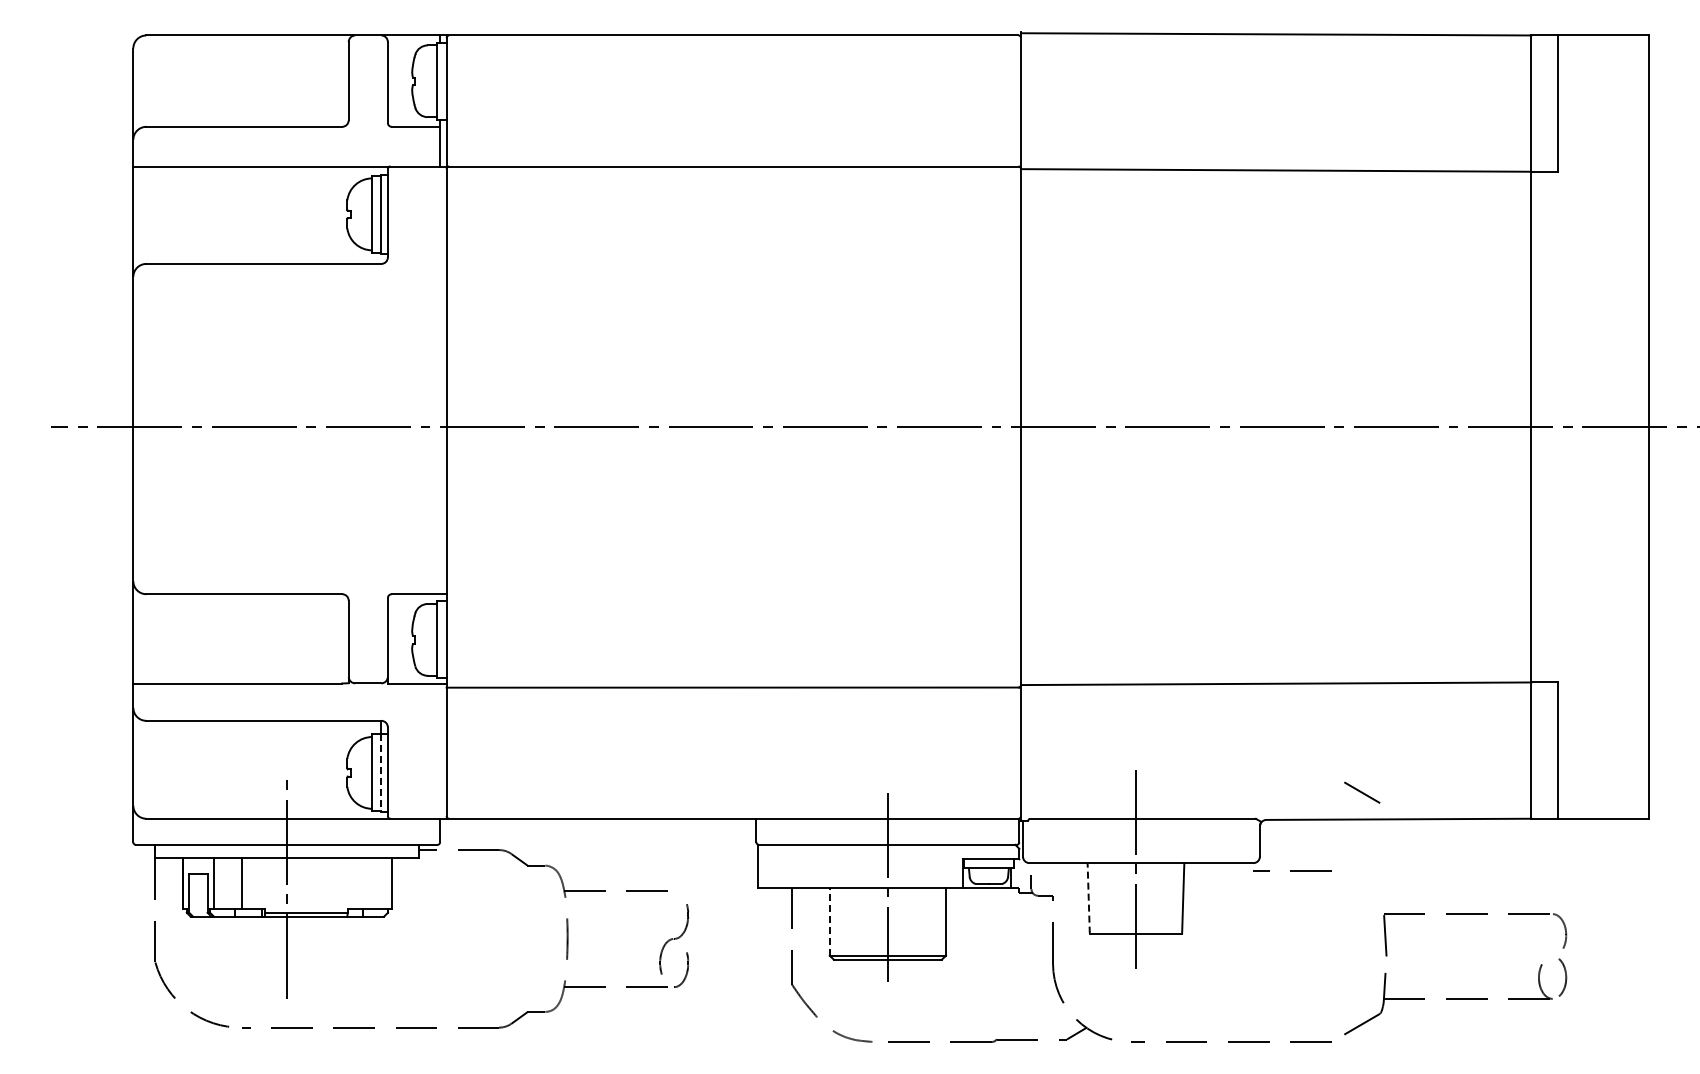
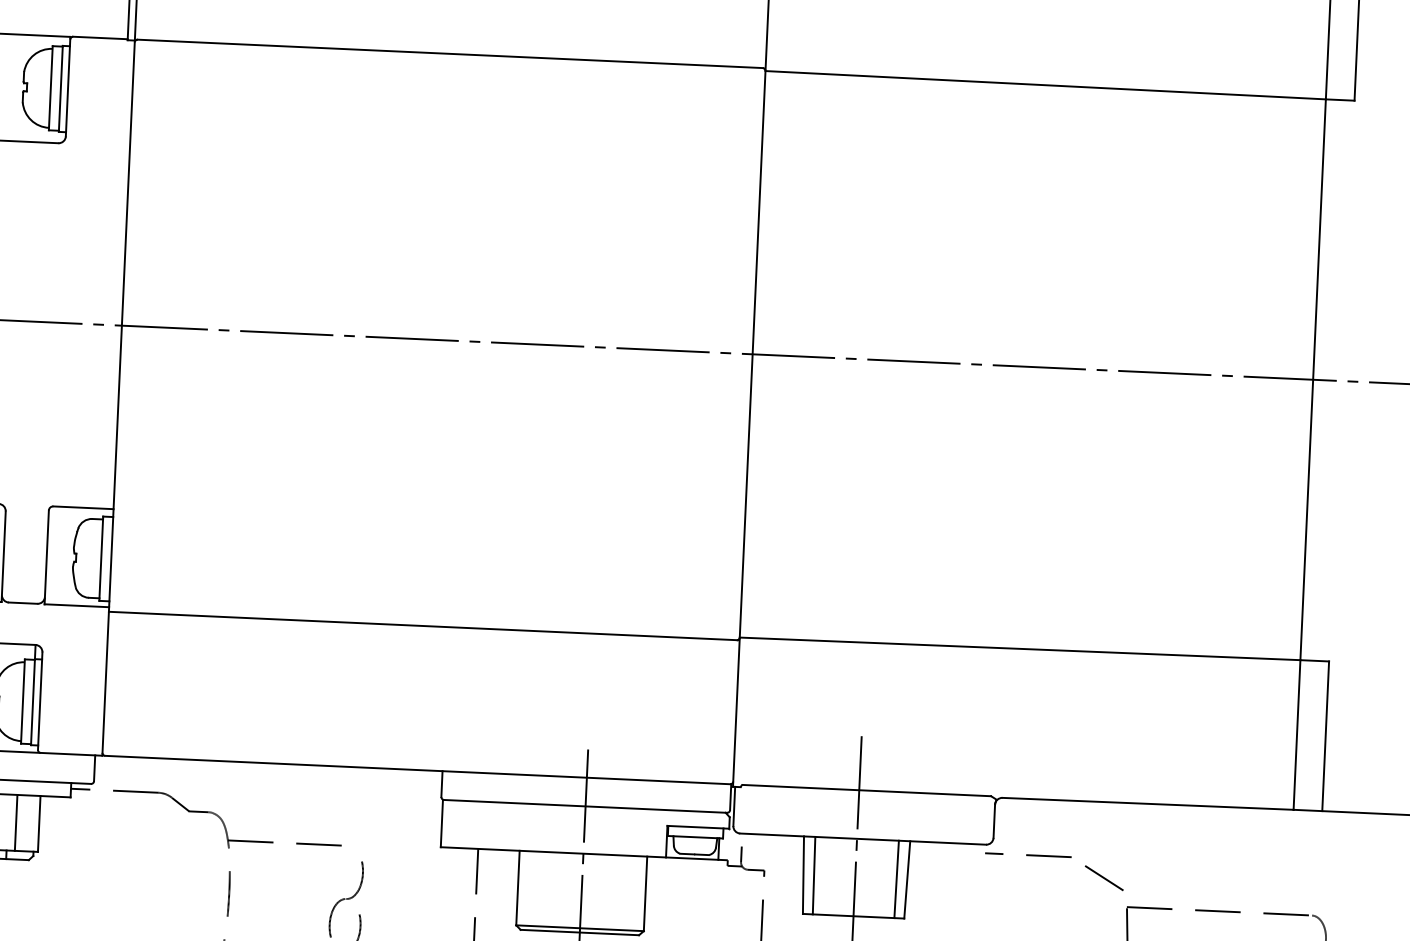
line: (381, 773) -> (33, 702), dashed -> solid
line: (1362, 792) -> (1104, 877), moved
line: (371, 882) -> (16, 821), added
line: (1088, 897) -> (803, 874), dashed -> solid
line: (1097, 898) -> (813, 875), added
line: (1173, 898) -> (896, 879), added
line: (829, 921) -> (517, 887), dashed -> solid

